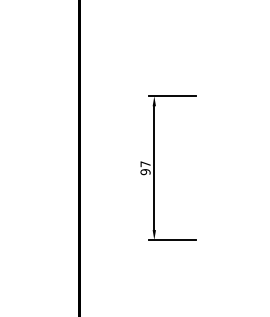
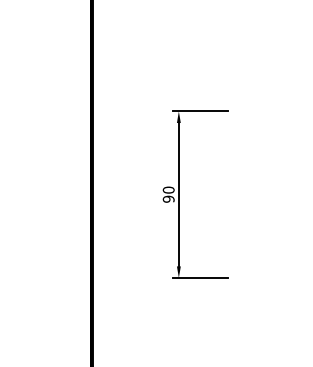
text: (145, 163) -> (168, 189), 97 -> 90

